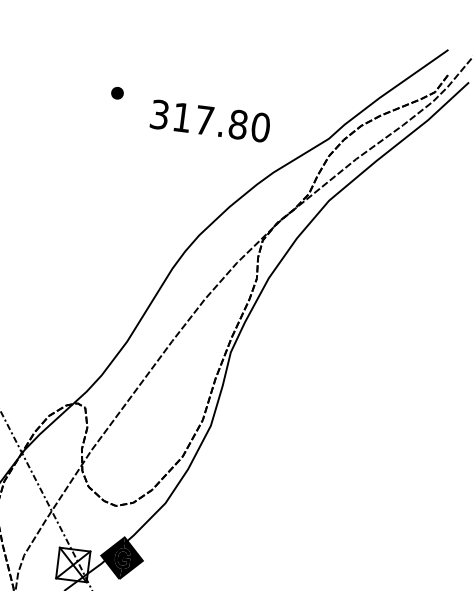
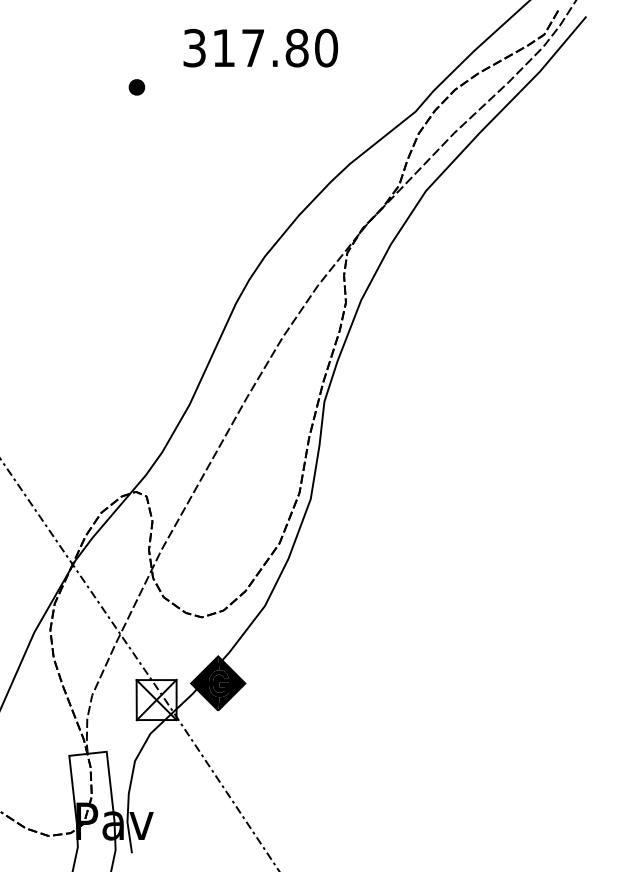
text: (210, 120) -> (260, 47), moved

